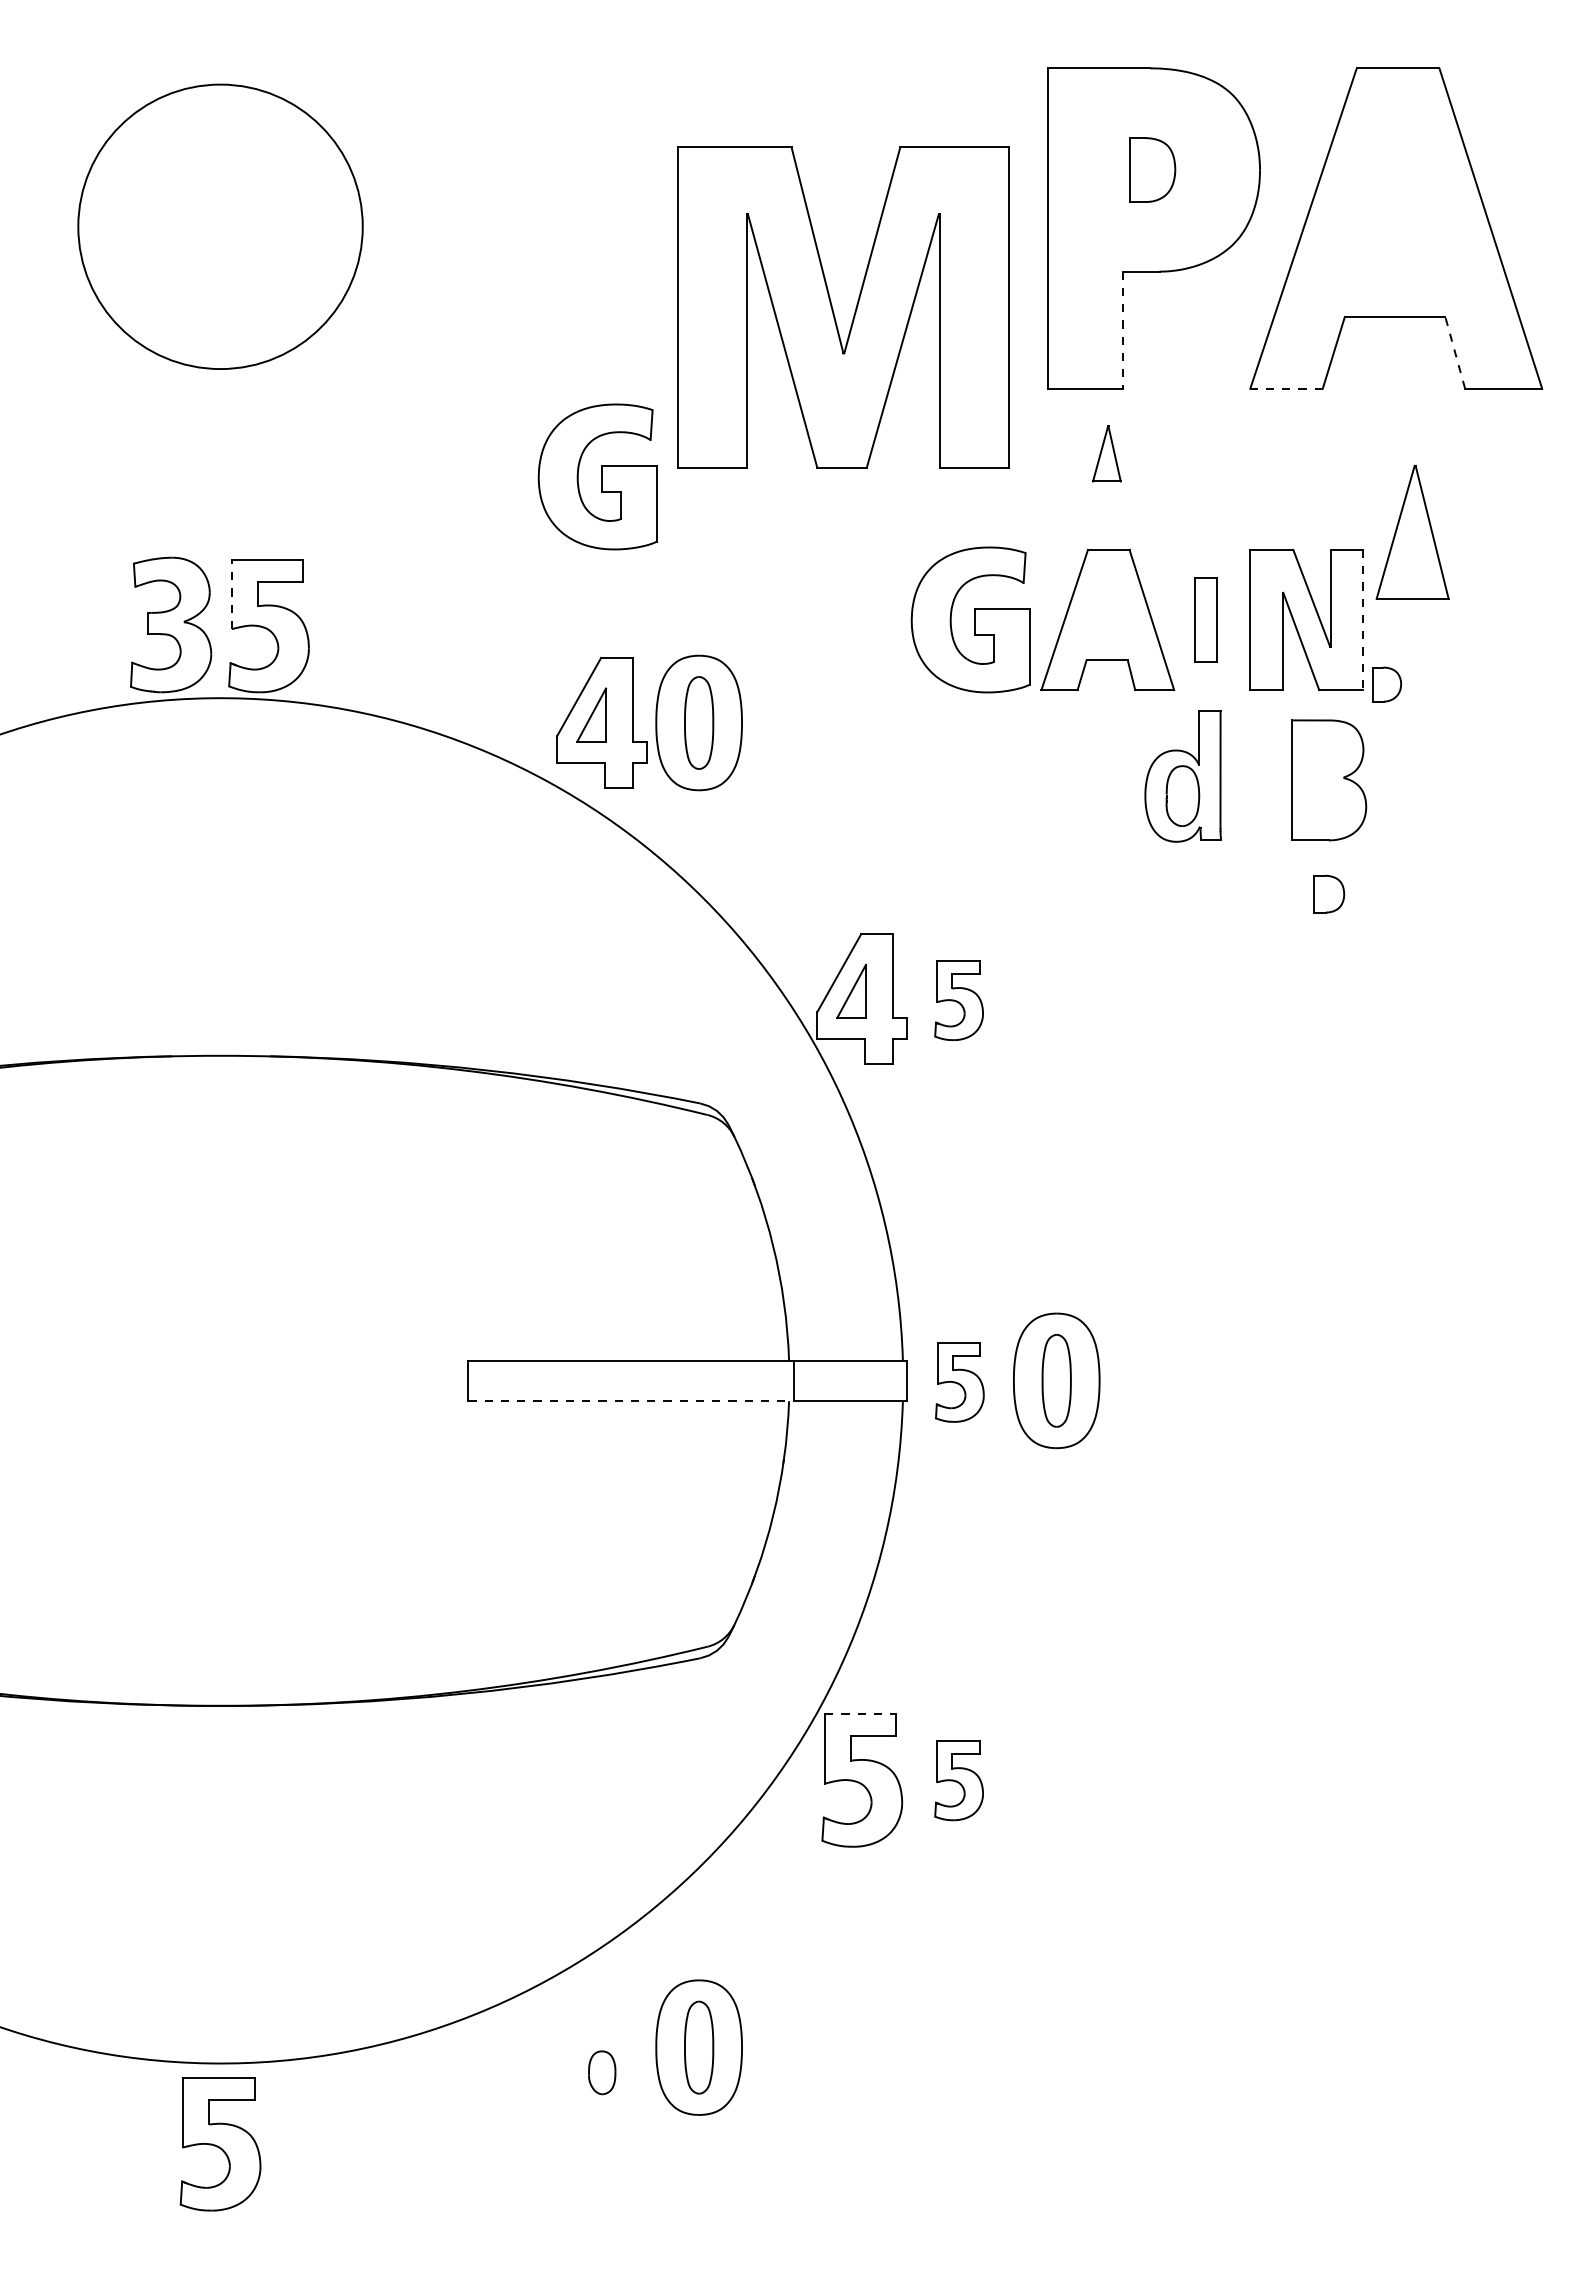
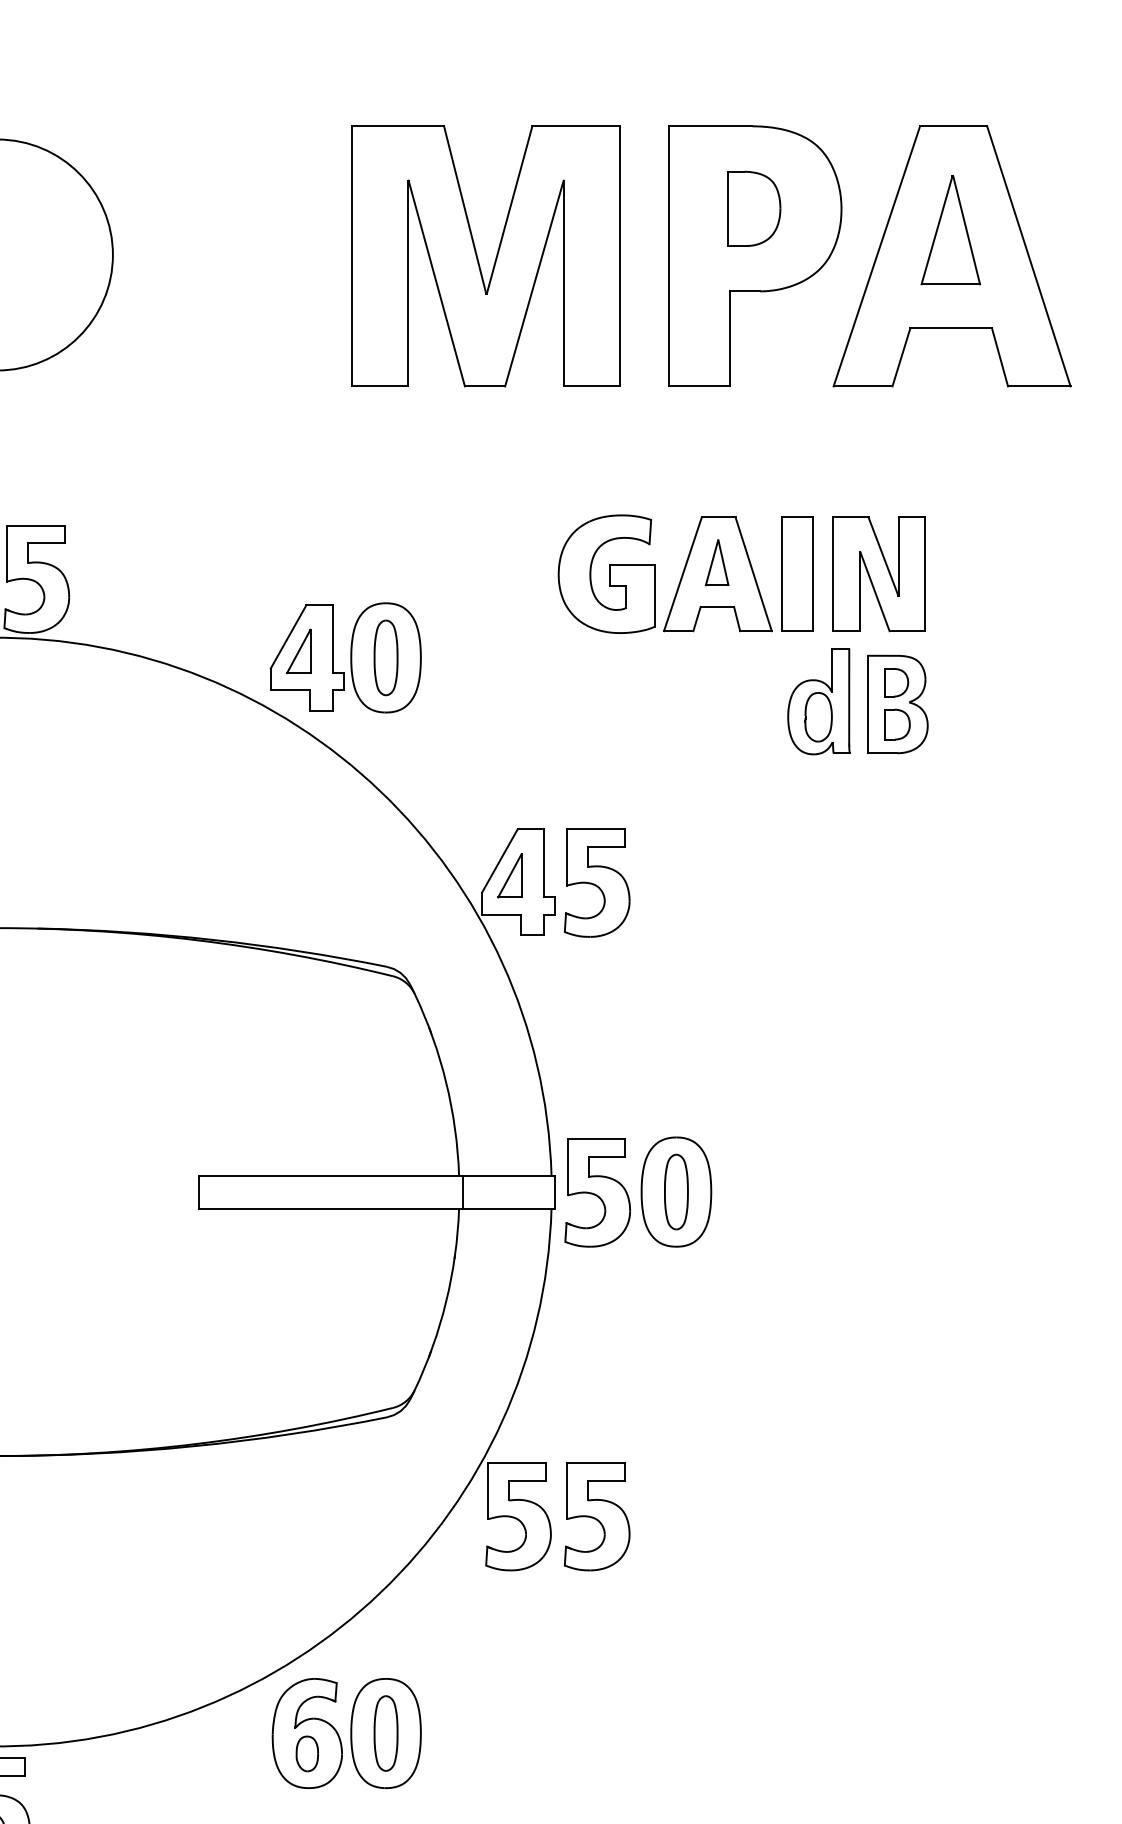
part: (1152, 169) -> (754, 208), size x1.43
part: (833, 308) -> (478, 257), moved
line: (1123, 330) -> (730, 339), dashed -> solid
line: (1455, 352) -> (1000, 357), dashed -> solid
line: (1286, 388) -> (863, 386), dashed -> solid
part: (1106, 453) -> (716, 562), moved
part: (597, 476) -> (303, 457), removed
part: (1412, 531) -> (950, 229), moved
line: (231, 594) -> (6, 553), dashed -> solid
part: (1205, 619) -> (797, 573), size x1.67
line: (1363, 620) -> (925, 574), dashed -> solid
part: (1387, 684) -> (897, 682), moved
part: (1182, 776) -> (818, 701), moved
part: (1329, 893) -> (897, 724), moved
part: (958, 1000) -> (596, 883), size x1.67
part: (959, 1382) -> (597, 1193), size x1.67
line: (630, 1401) -> (330, 1208), dashed -> solid
line: (860, 1714) -> (517, 1462), dashed -> solid
part: (958, 1780) -> (596, 1516), size x1.67
part: (601, 2047) -> (306, 1733), added

